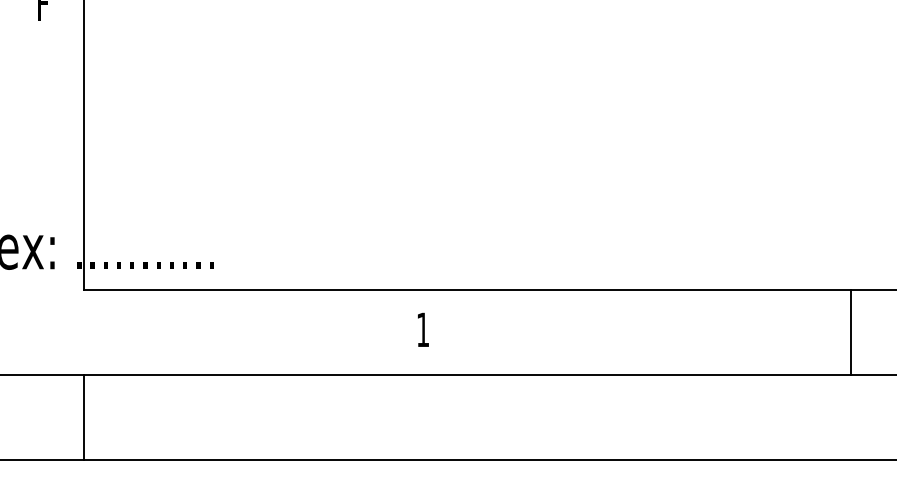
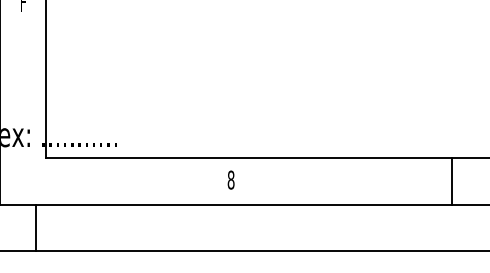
text: (421, 328) -> (230, 179), 1 -> 8
line: (850, 332) -> (451, 181), moved
line: (85, 416) -> (36, 227), moved

